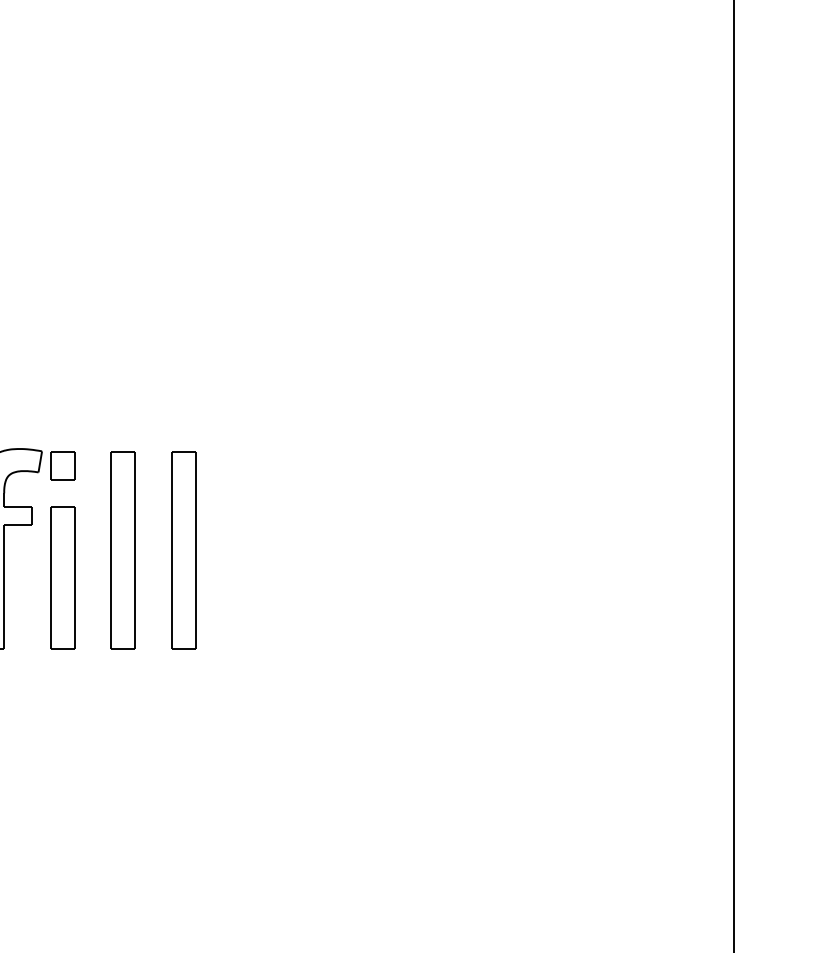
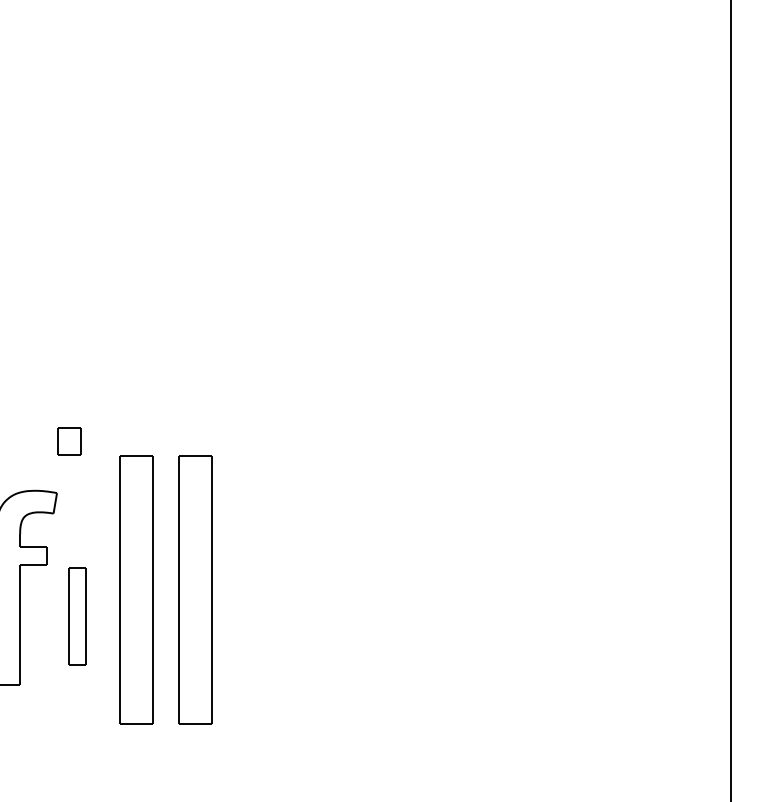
part: (62, 465) -> (69, 440), moved
part: (122, 550) -> (135, 589), size x1.4
part: (183, 550) -> (194, 589), size x1.4
part: (62, 577) -> (76, 615), size x0.7

